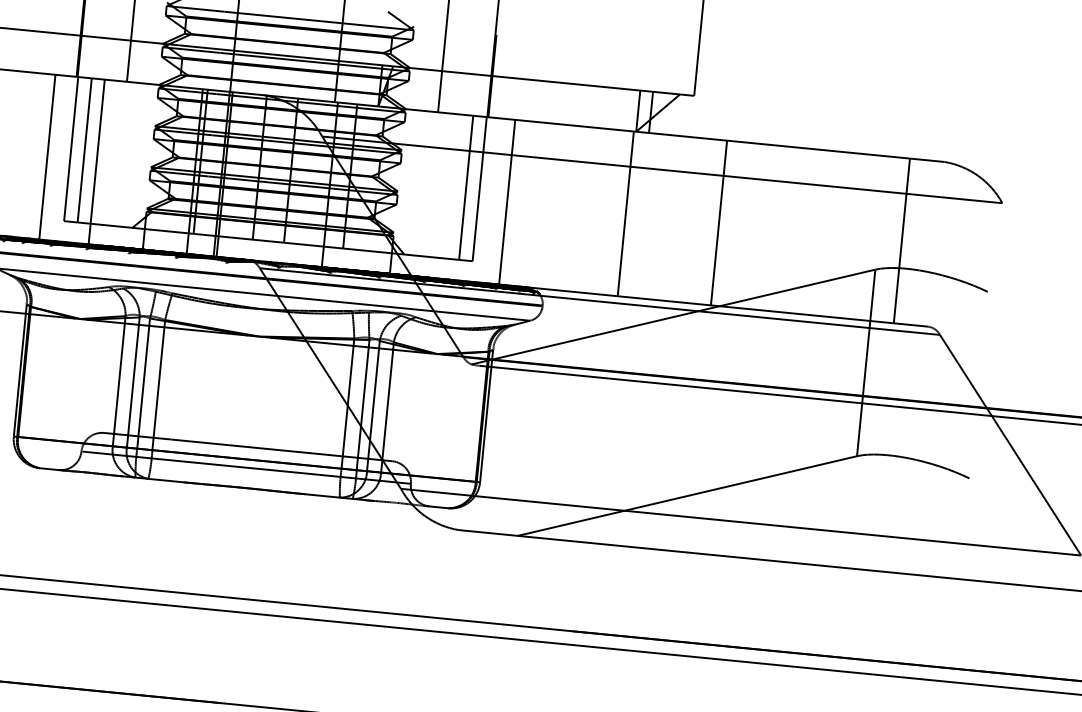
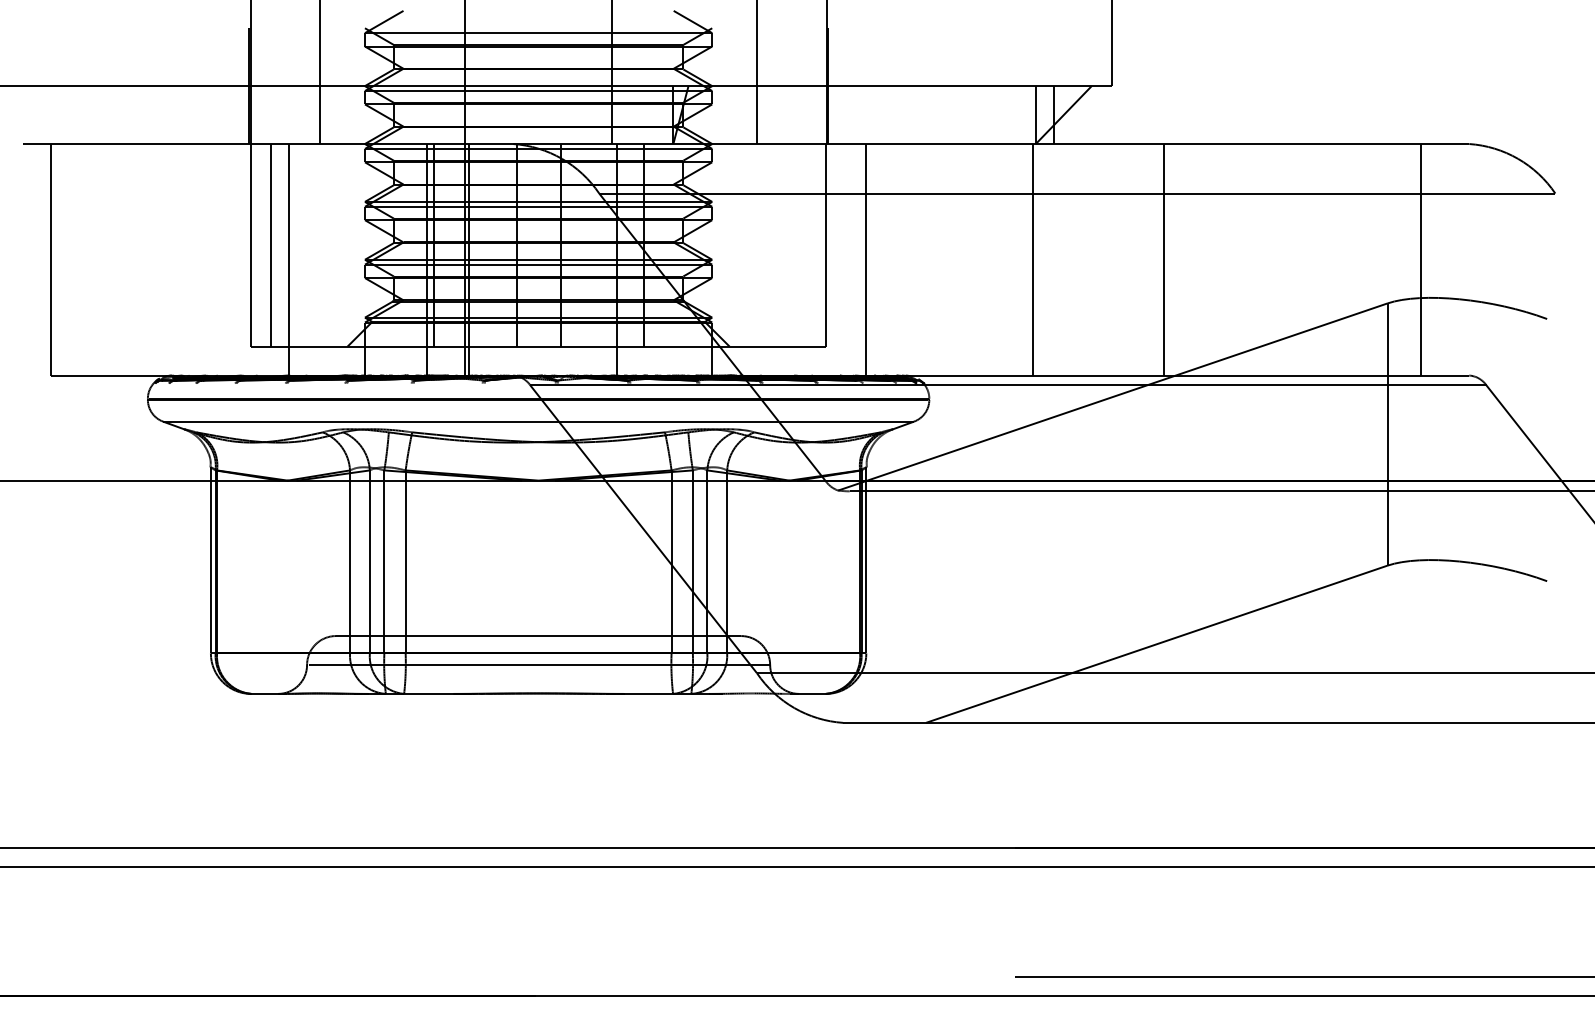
line: (47, 156) -> (219, 259), removed
line: (466, 187) -> (806, 245), removed

